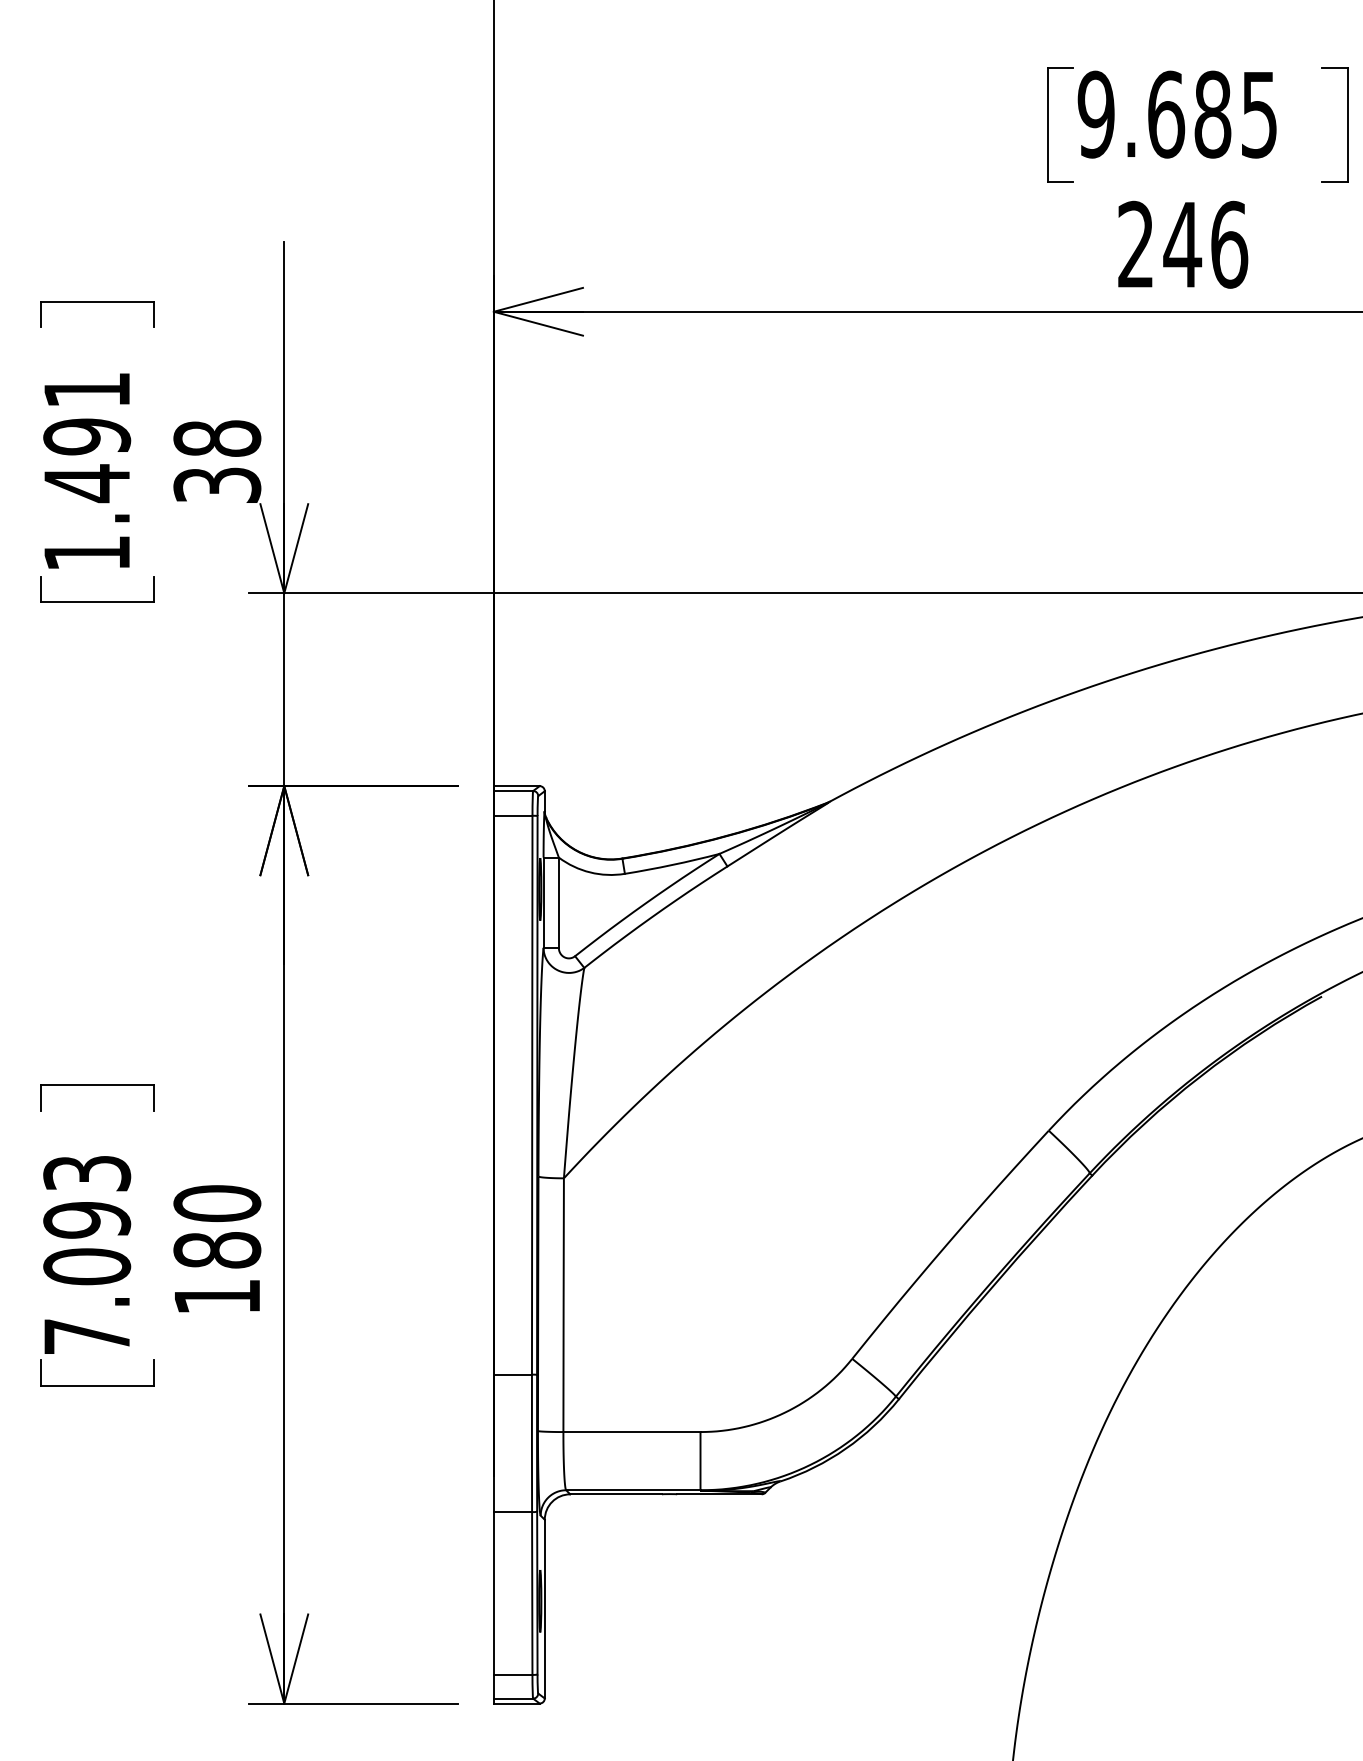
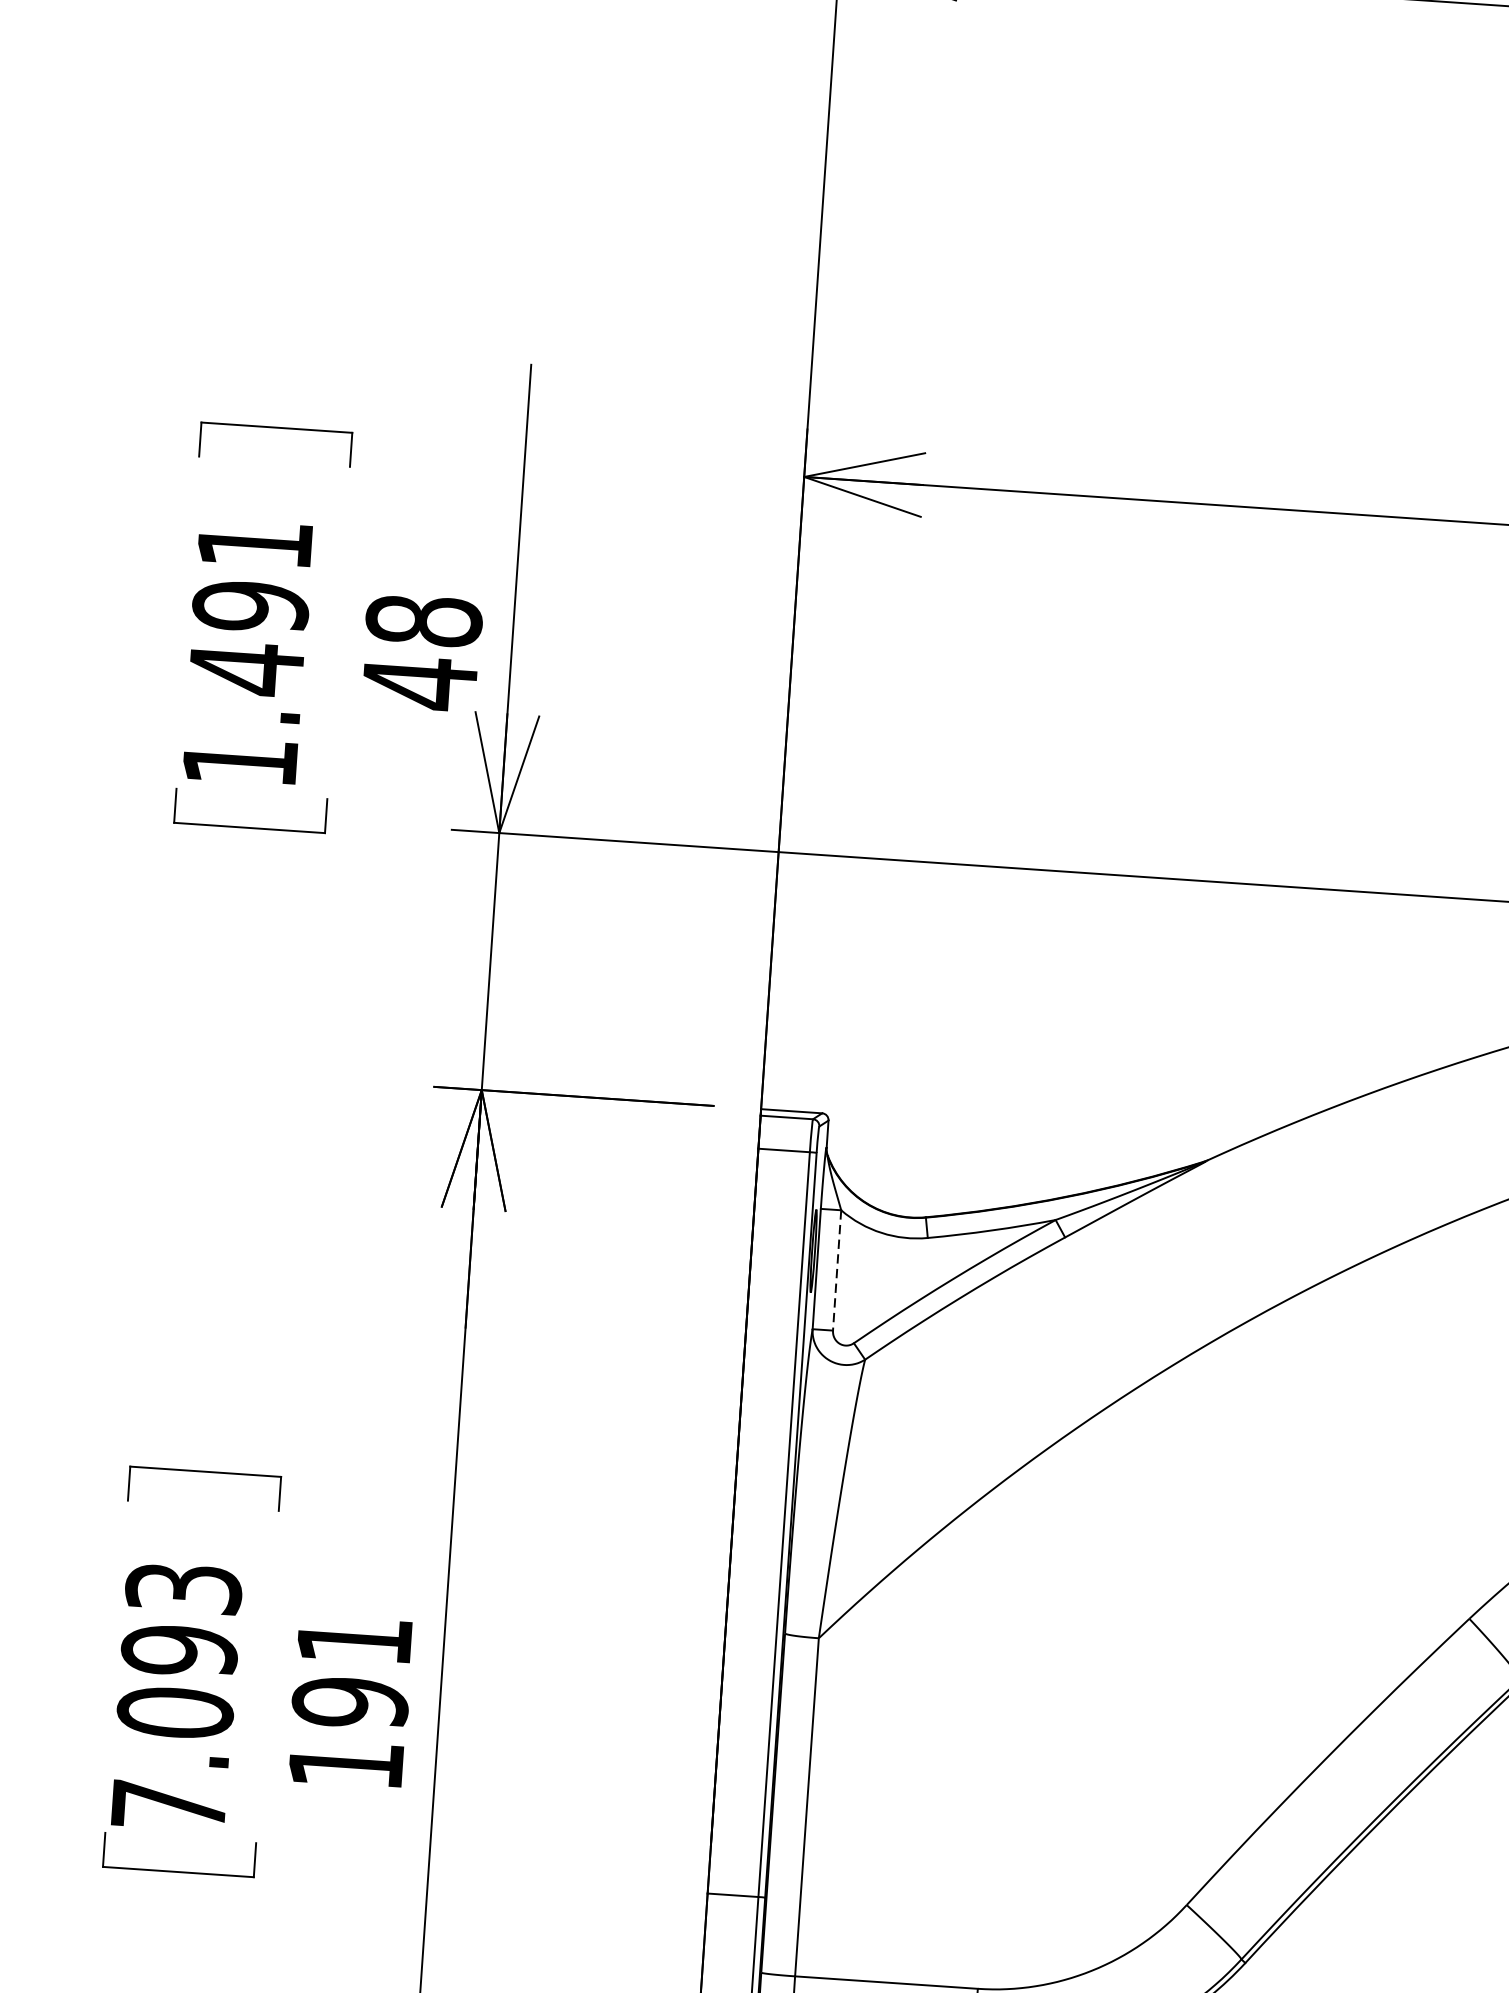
text: (217, 485) -> (420, 683), 38 -> 48
line: (558, 903) -> (836, 1271), solid -> dashed
text: (217, 1226) -> (352, 1670), 180 -> 191

